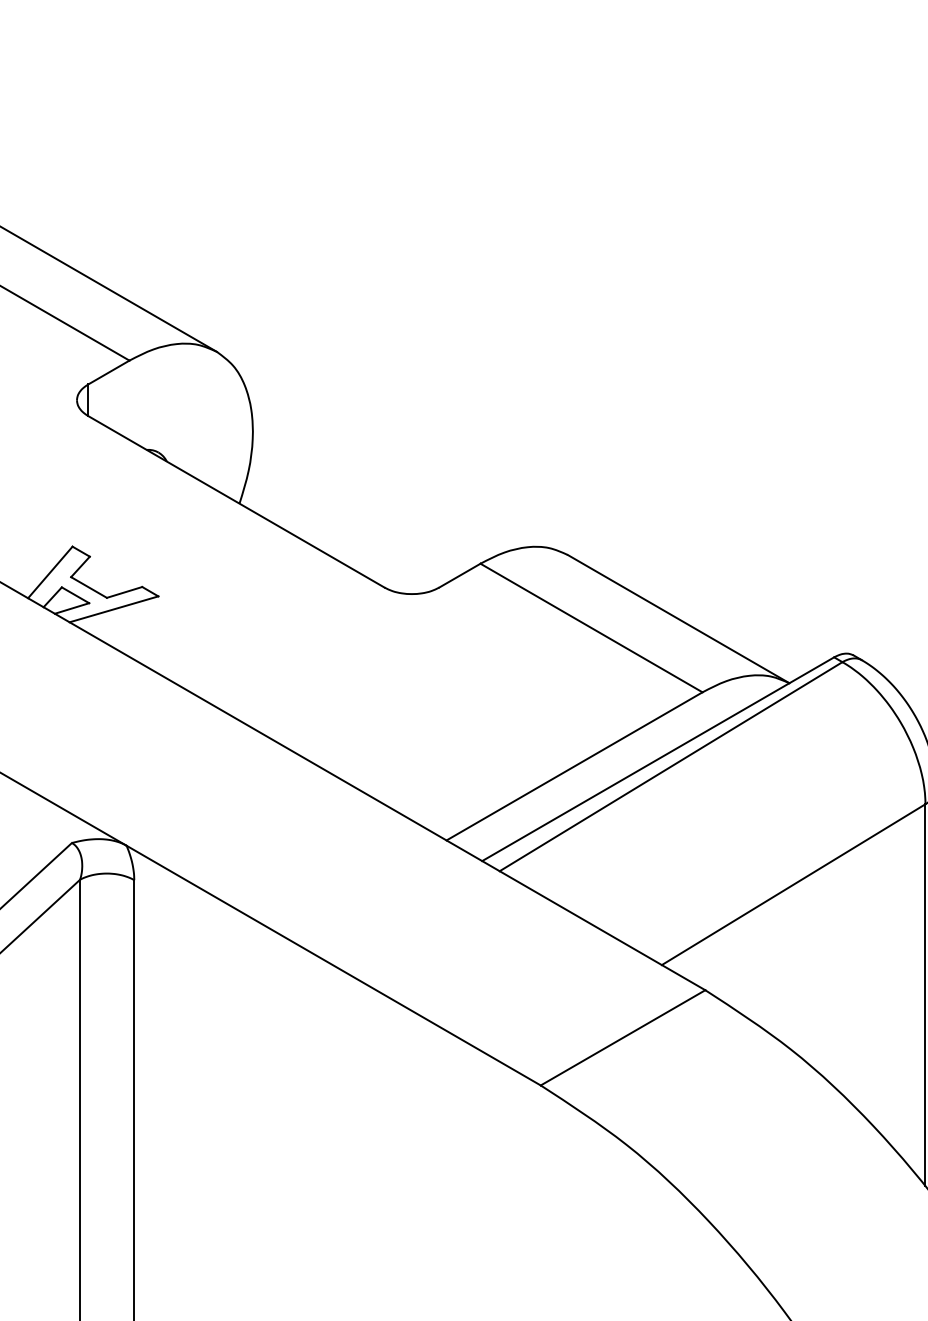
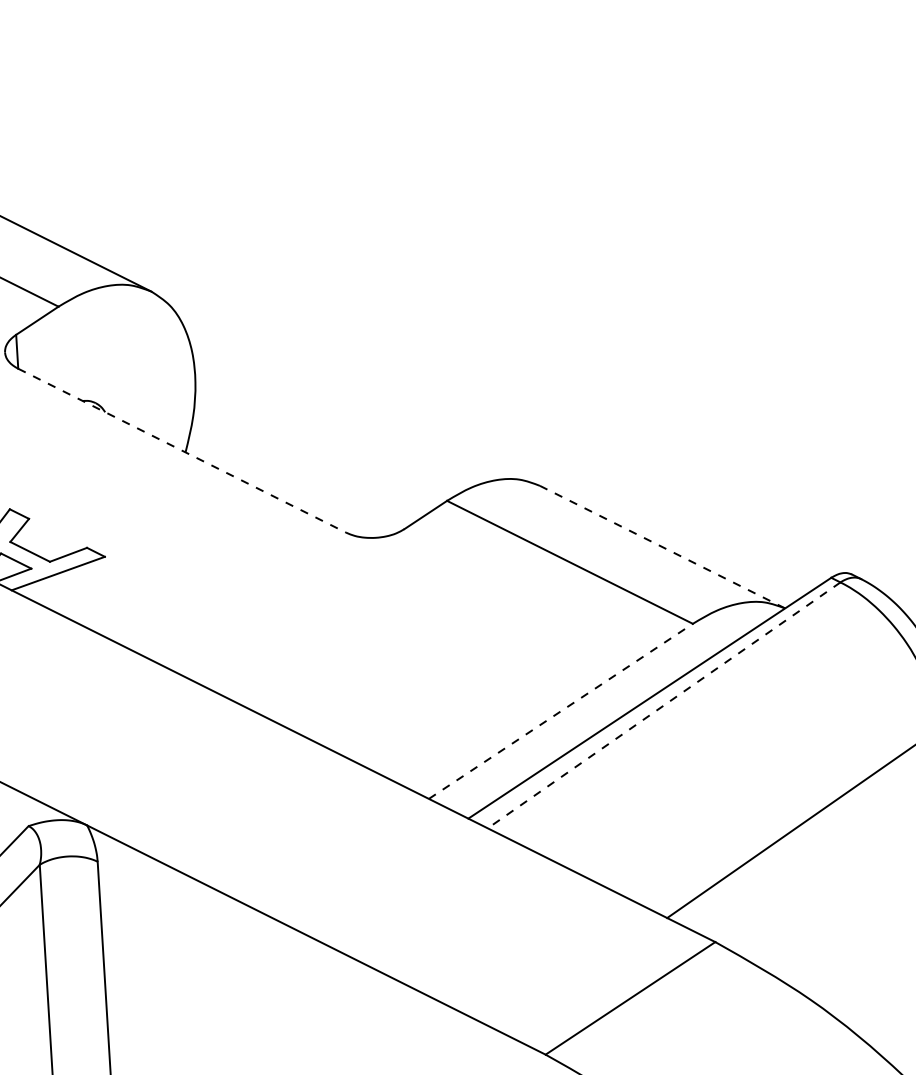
line: (236, 502) -> (182, 451), solid -> dashed
line: (678, 619) -> (662, 547), solid -> dashed
line: (574, 766) -> (560, 711), solid -> dashed
line: (671, 766) -> (664, 705), solid -> dashed

